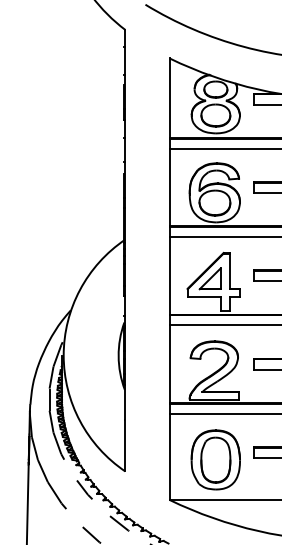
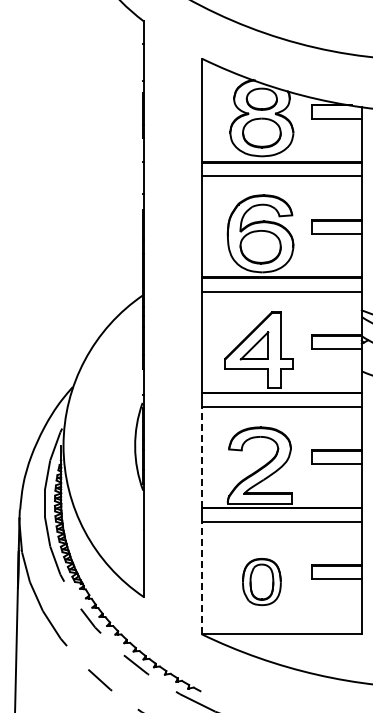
line: (169, 363) -> (201, 456), solid -> dashed
line: (169, 456) -> (201, 577), solid -> dashed
part: (215, 459) -> (261, 581), size x0.6

